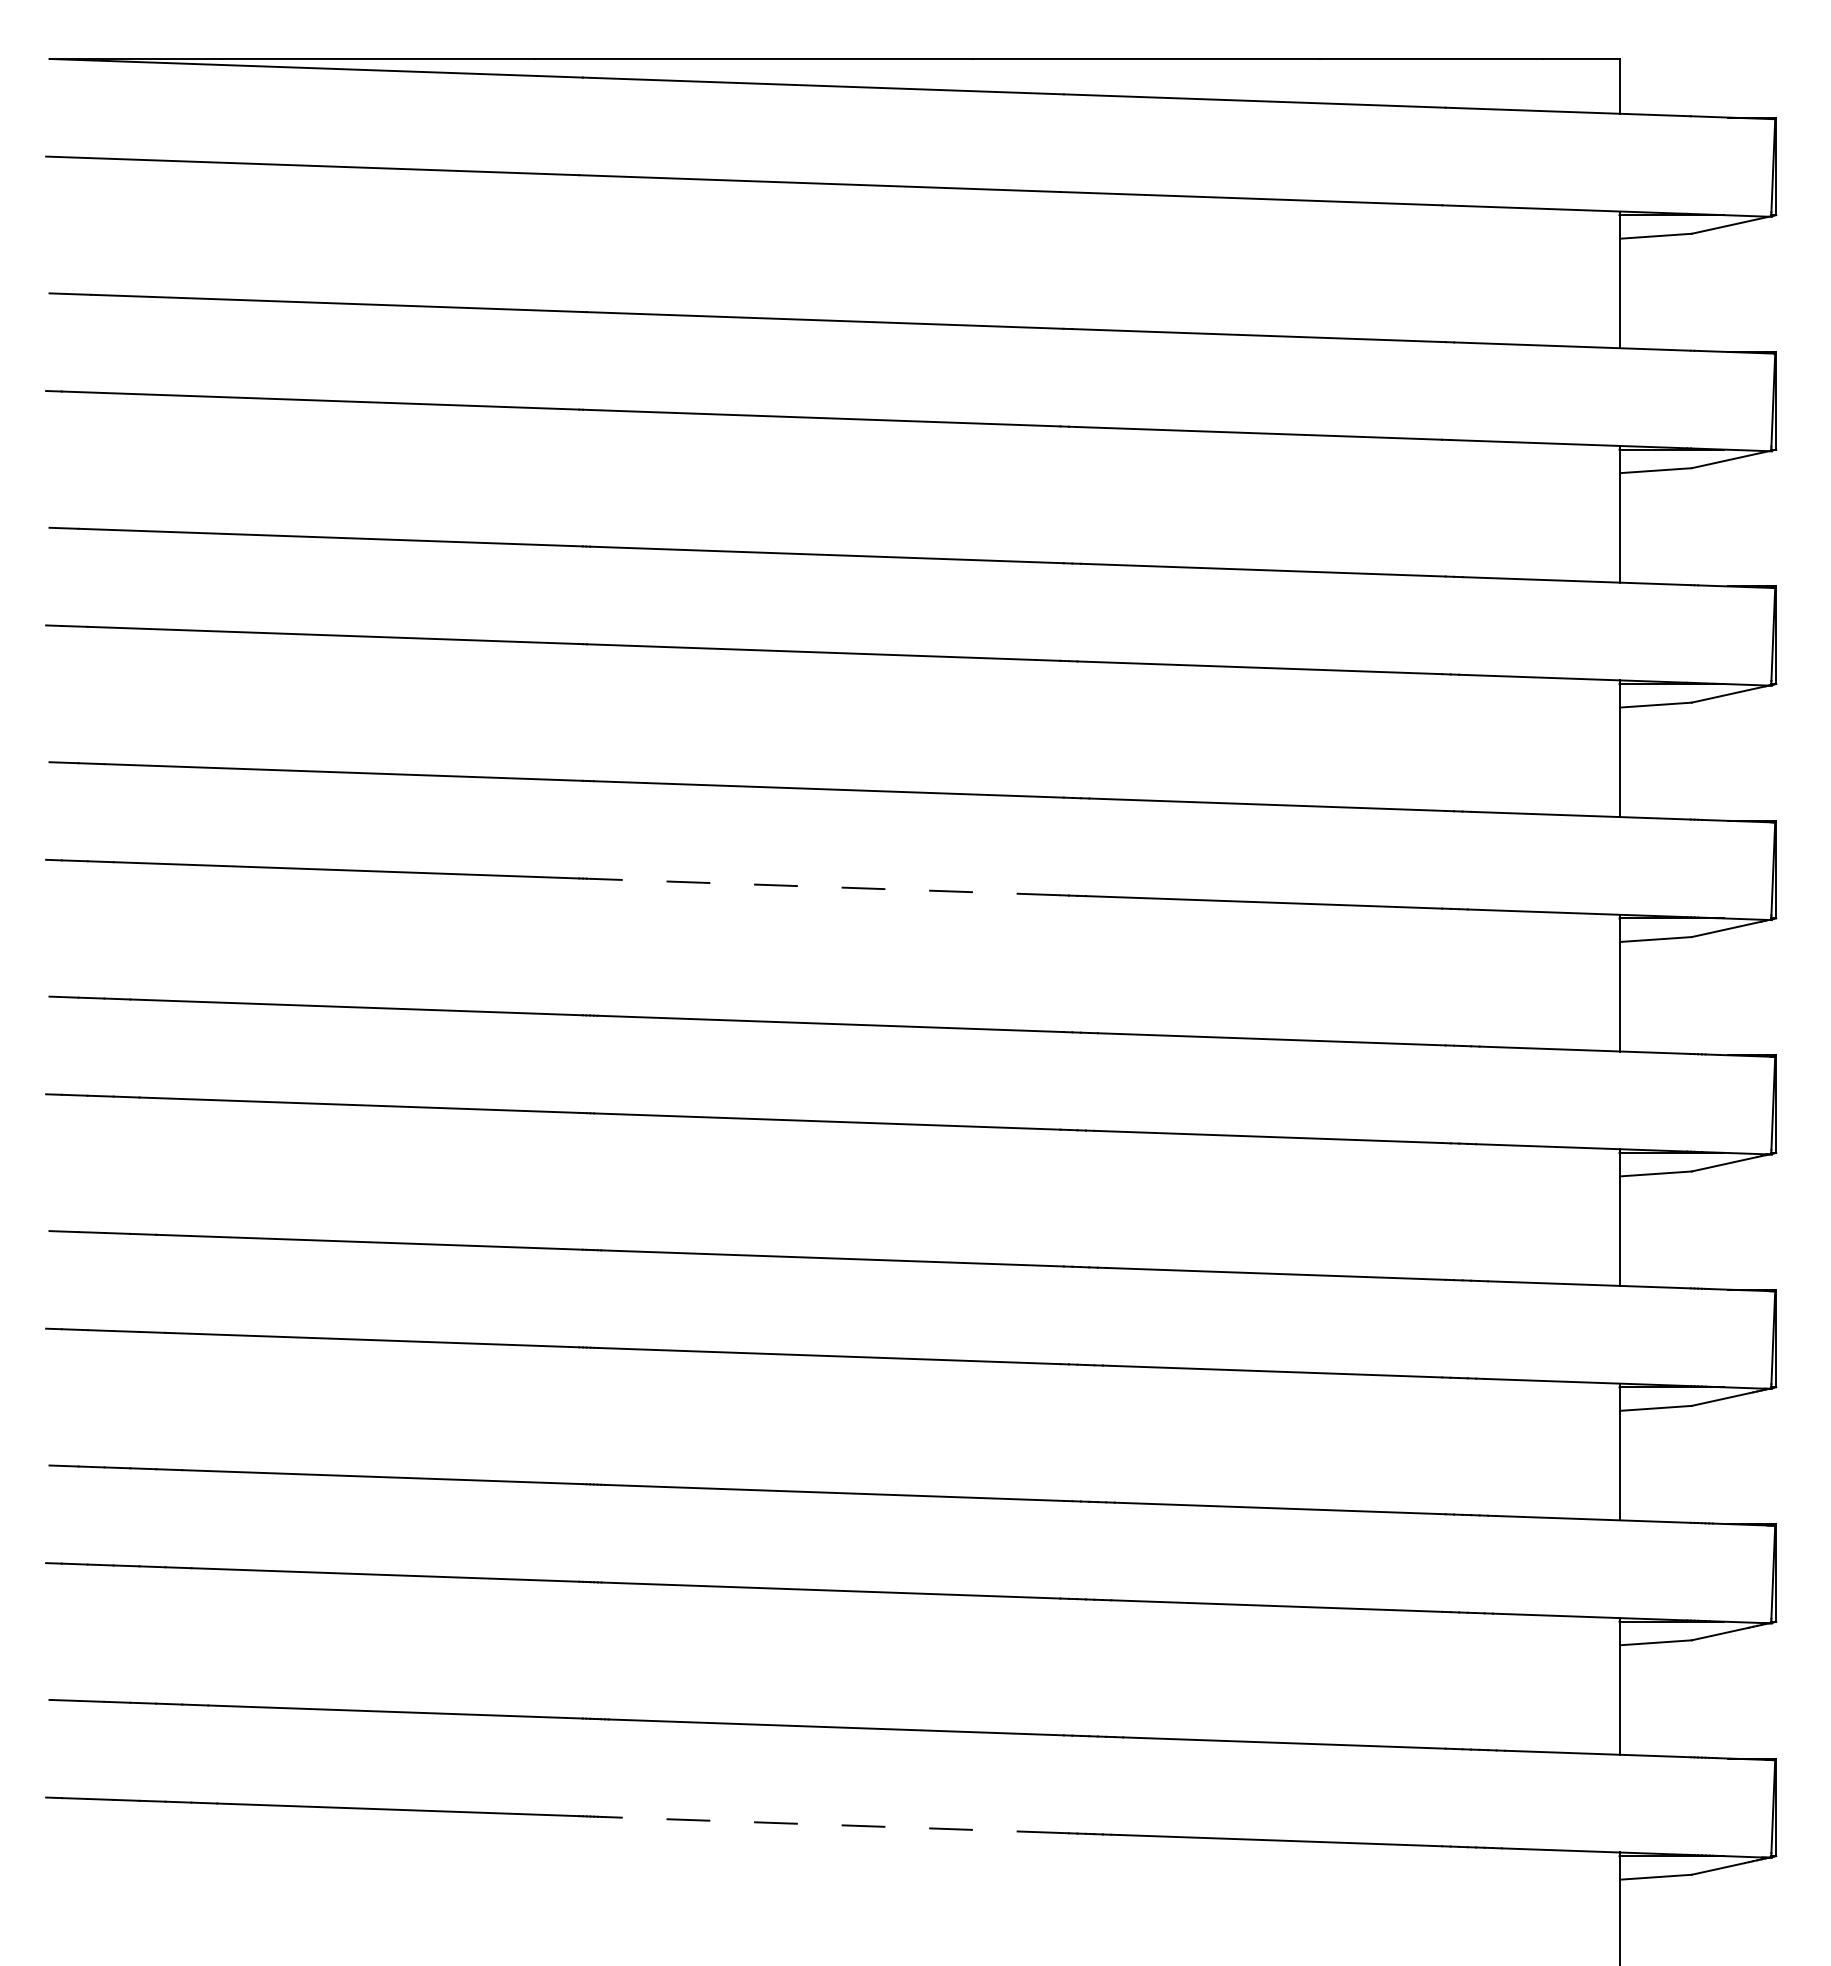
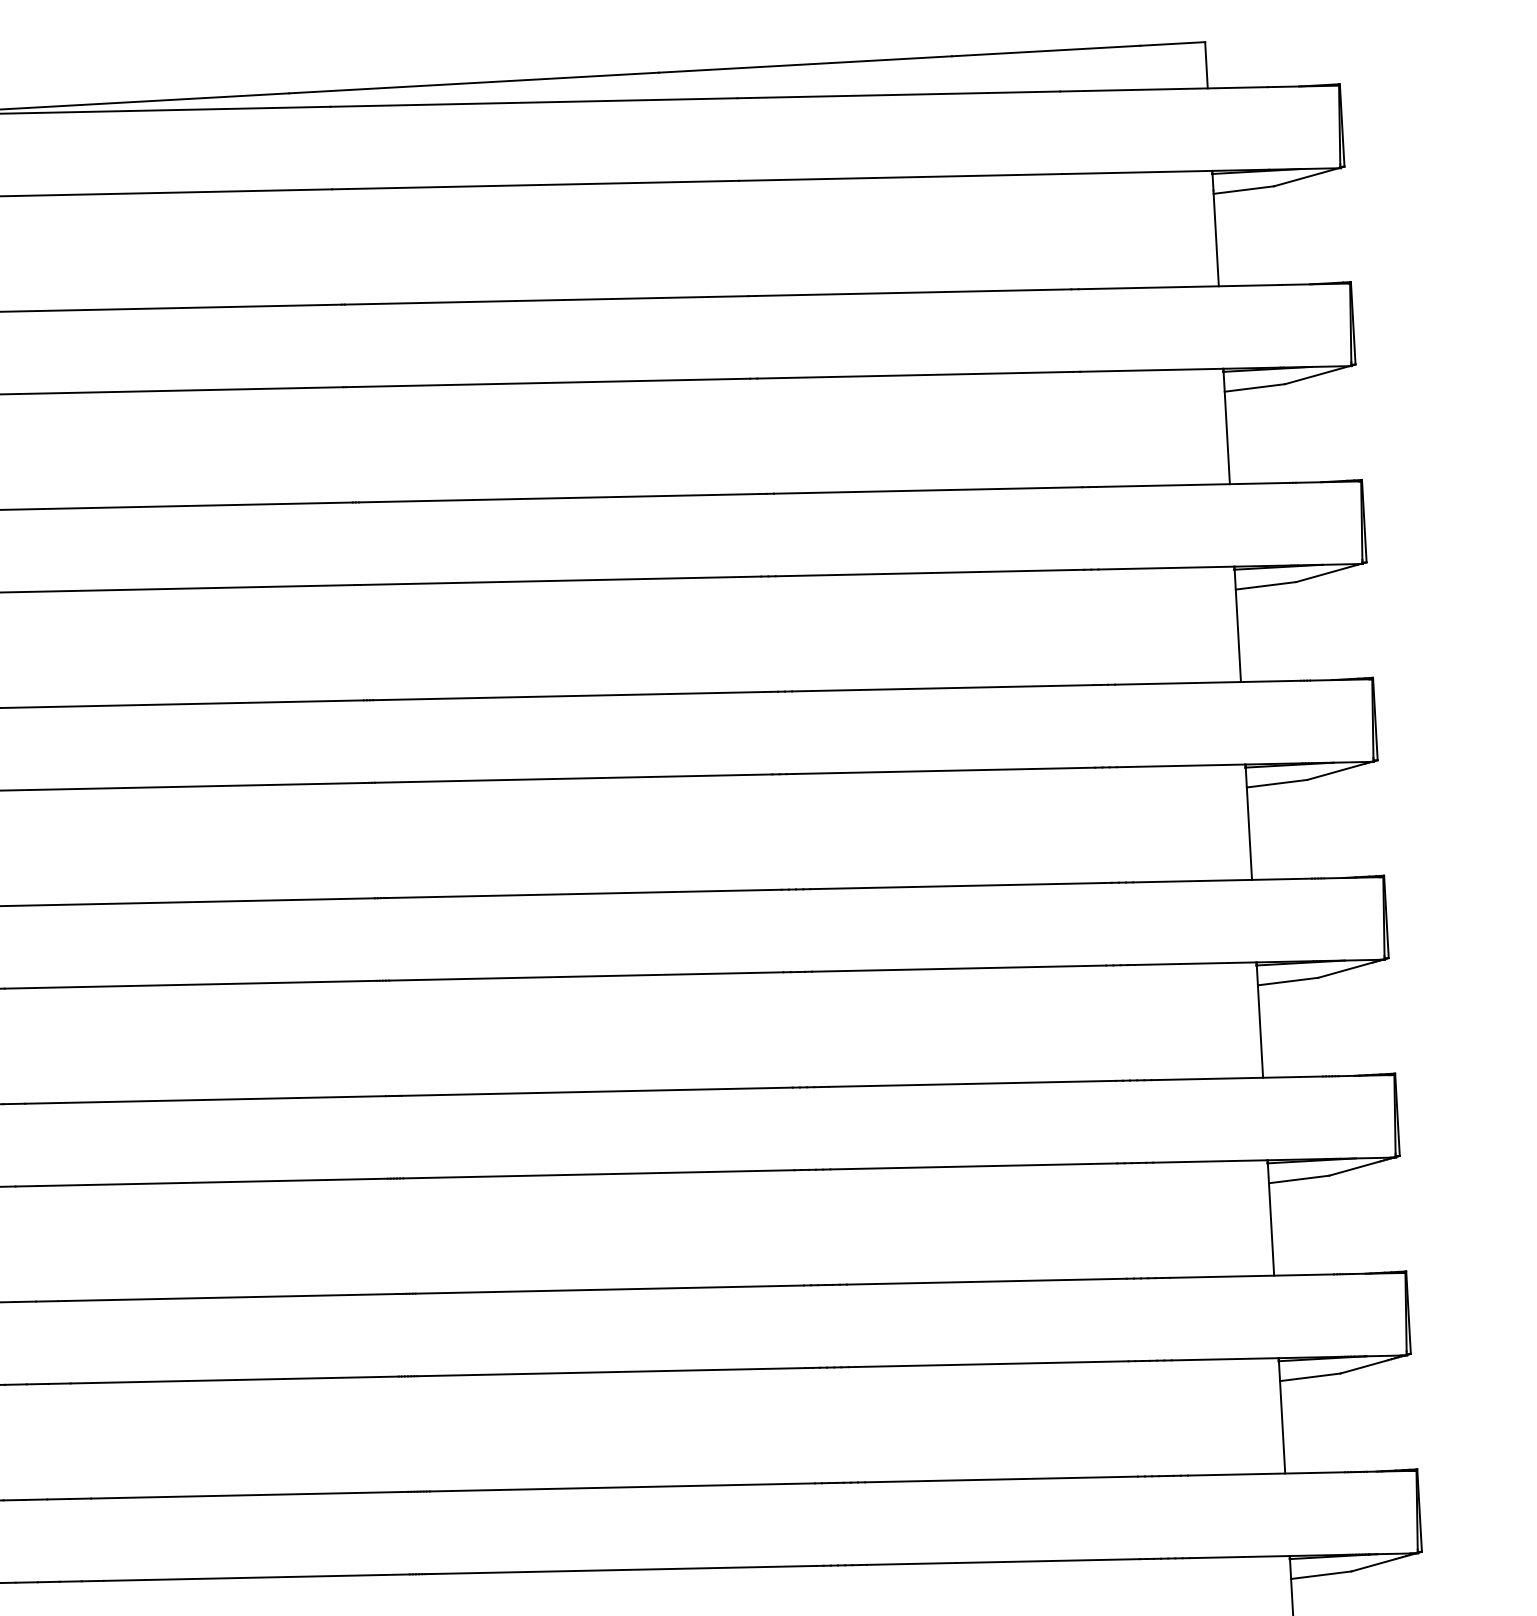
line: (824, 887) -> (572, 779), dashed -> solid
line: (832, 1825) -> (623, 1570), dashed -> solid

